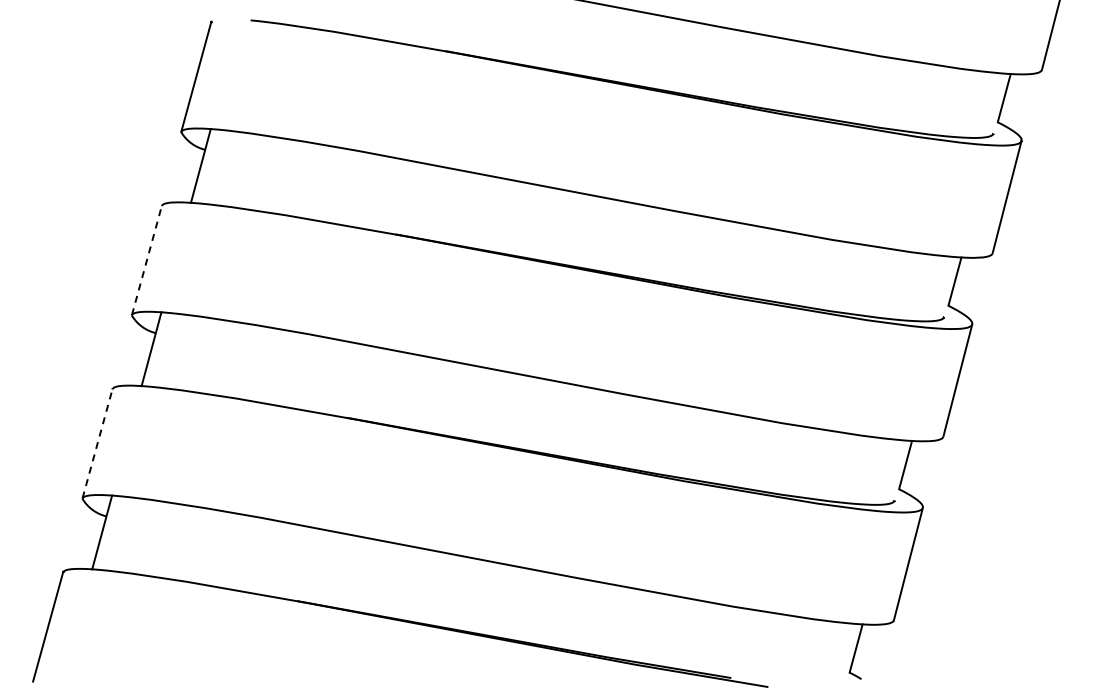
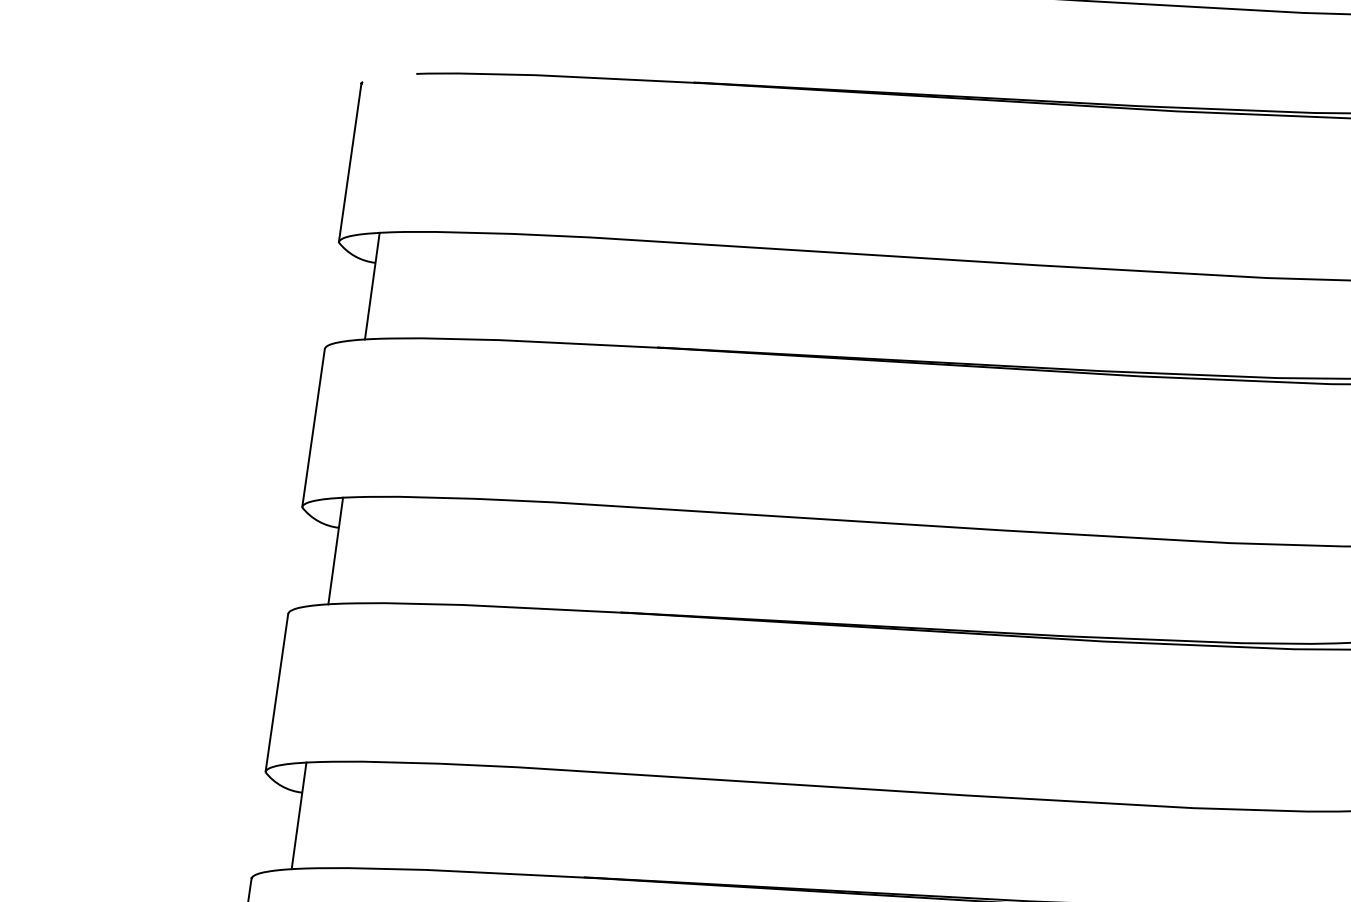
line: (146, 260) -> (313, 427), dashed -> solid
line: (97, 443) -> (276, 692), dashed -> solid

